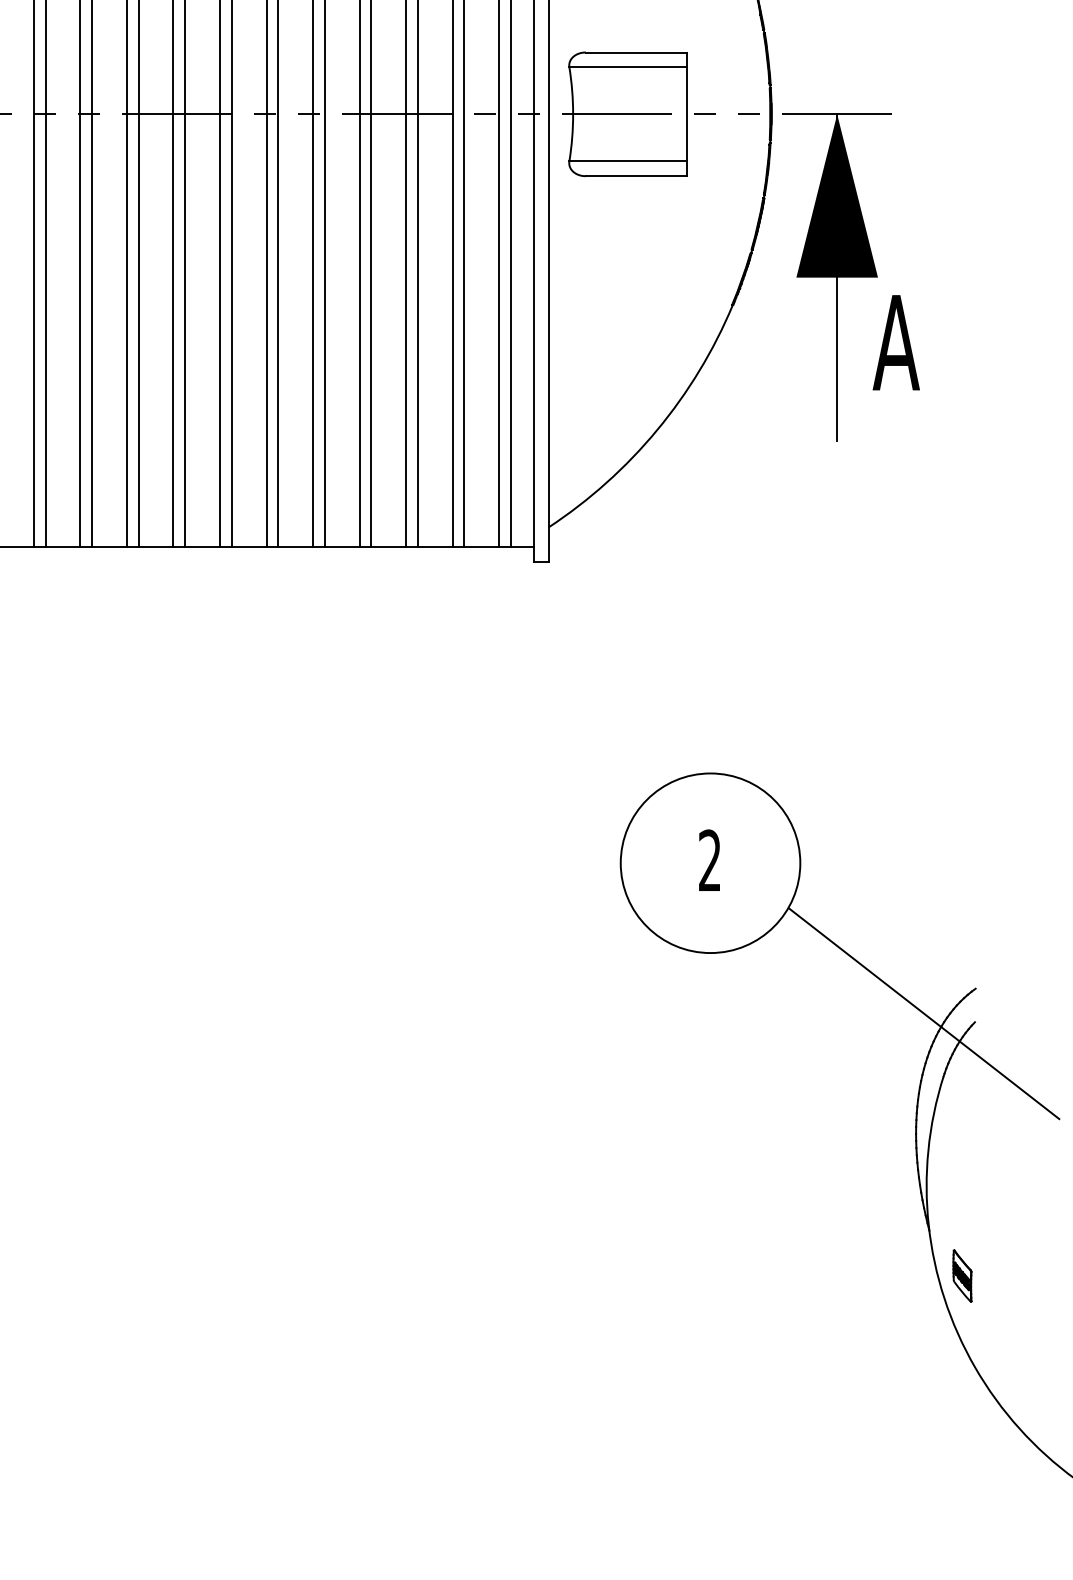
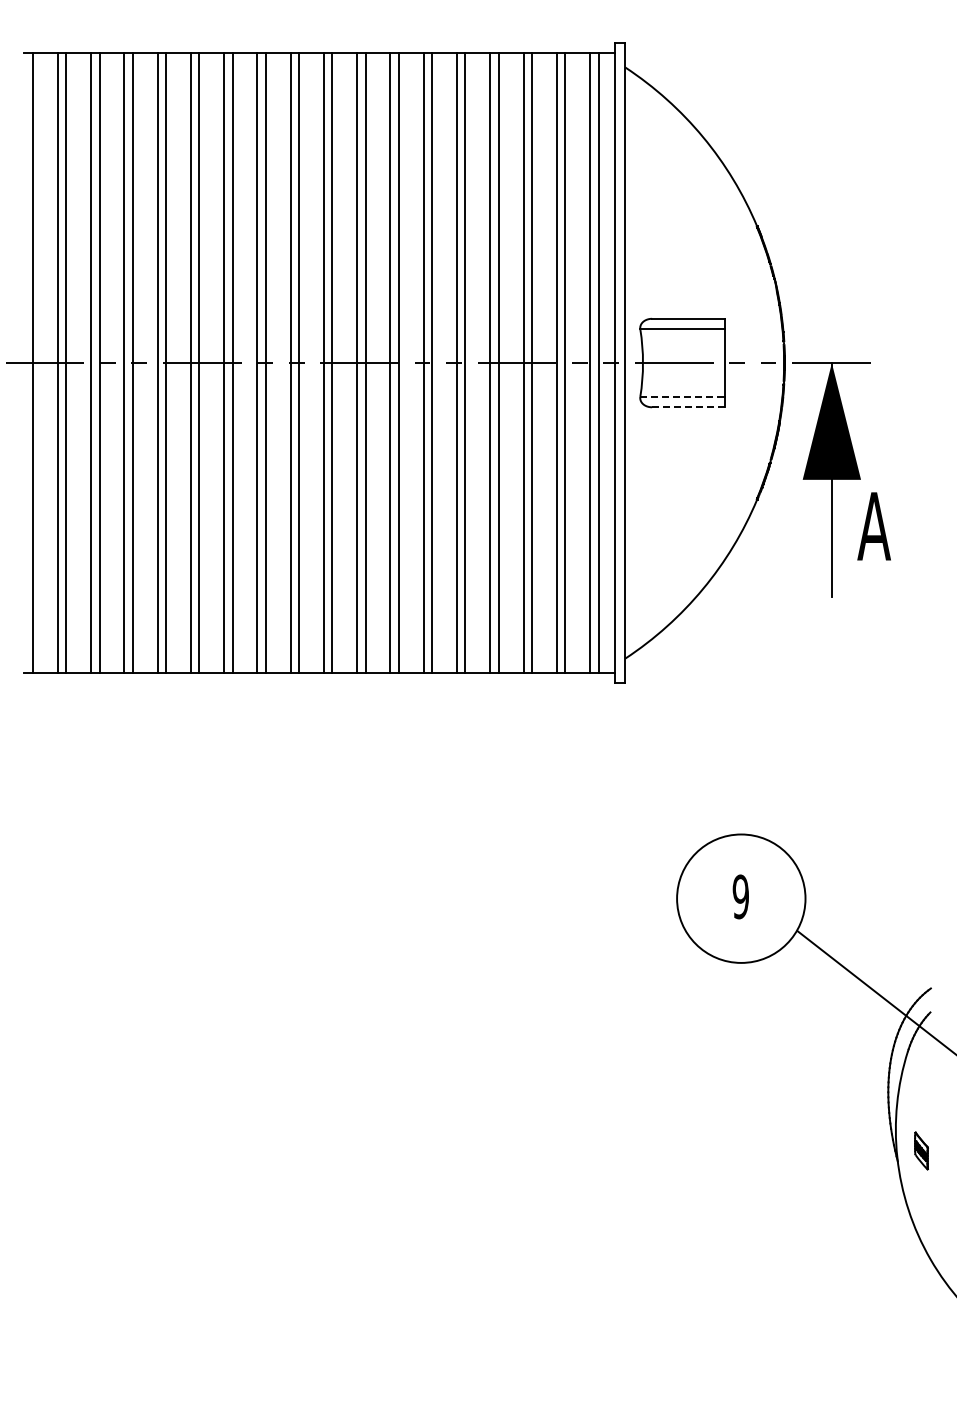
line: (628, 161) -> (682, 396), solid -> dashed
line: (635, 176) -> (687, 407), solid -> dashed
text: (709, 860) -> (740, 896), 2 -> 9
part: (962, 1275) -> (921, 1150), moved

